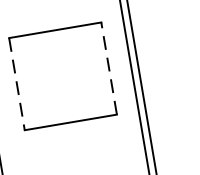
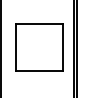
line: (108, 67) -> (62, 46), dashed -> solid
line: (16, 84) -> (15, 47), dashed -> solid

